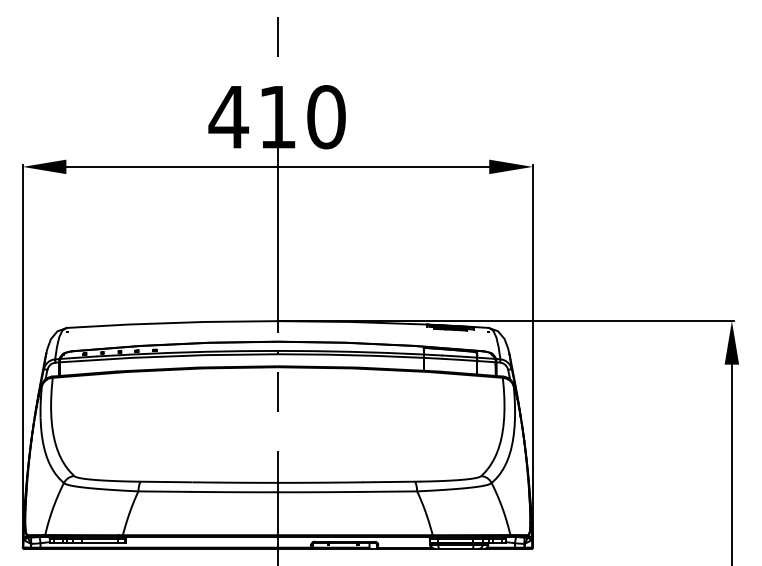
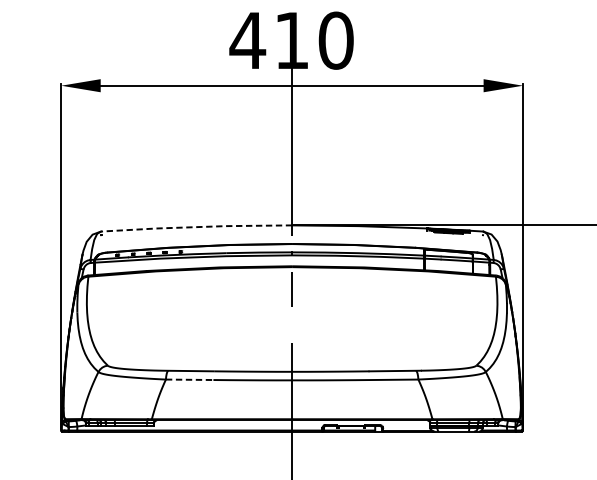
line: (171, 323) -> (195, 227), solid -> dashed
line: (165, 491) -> (190, 379), solid -> dashed

